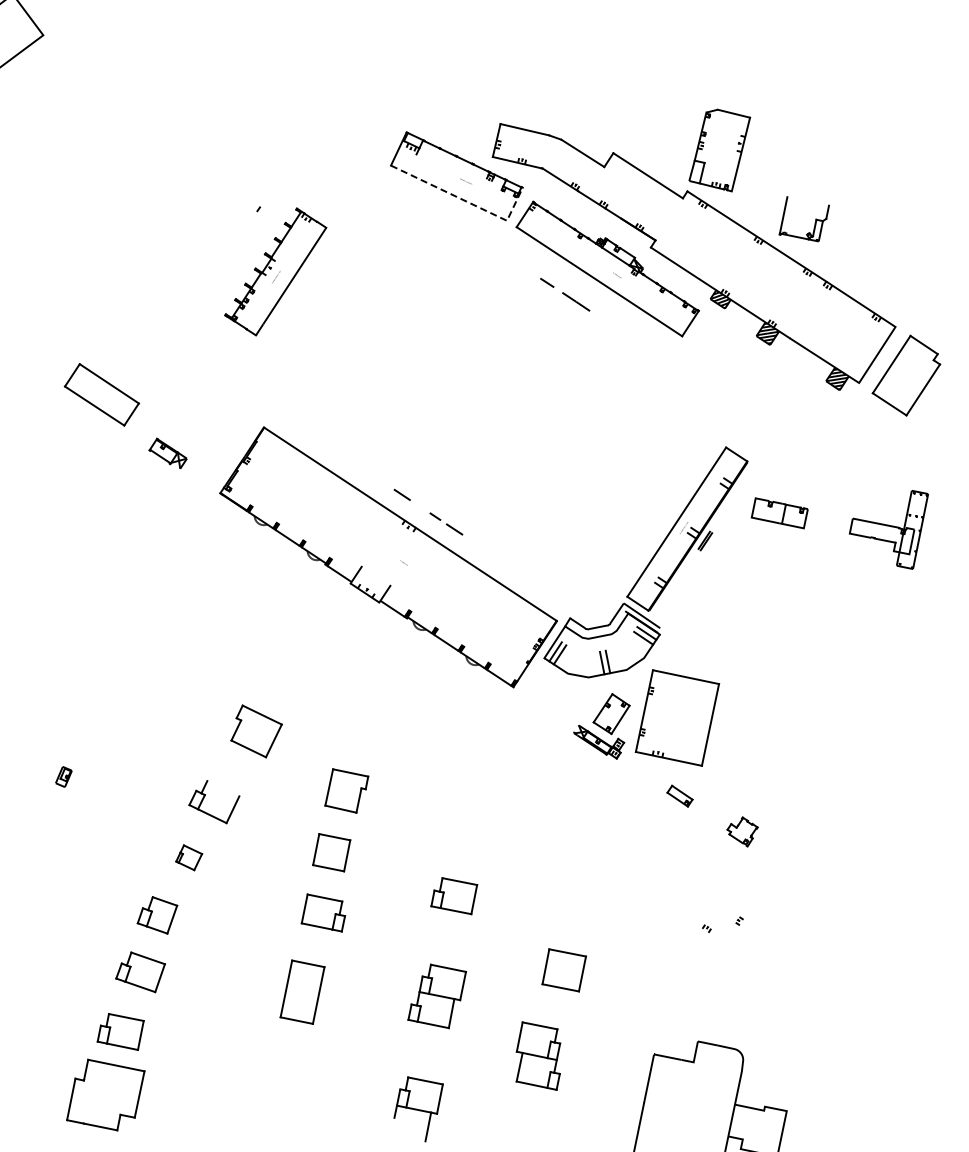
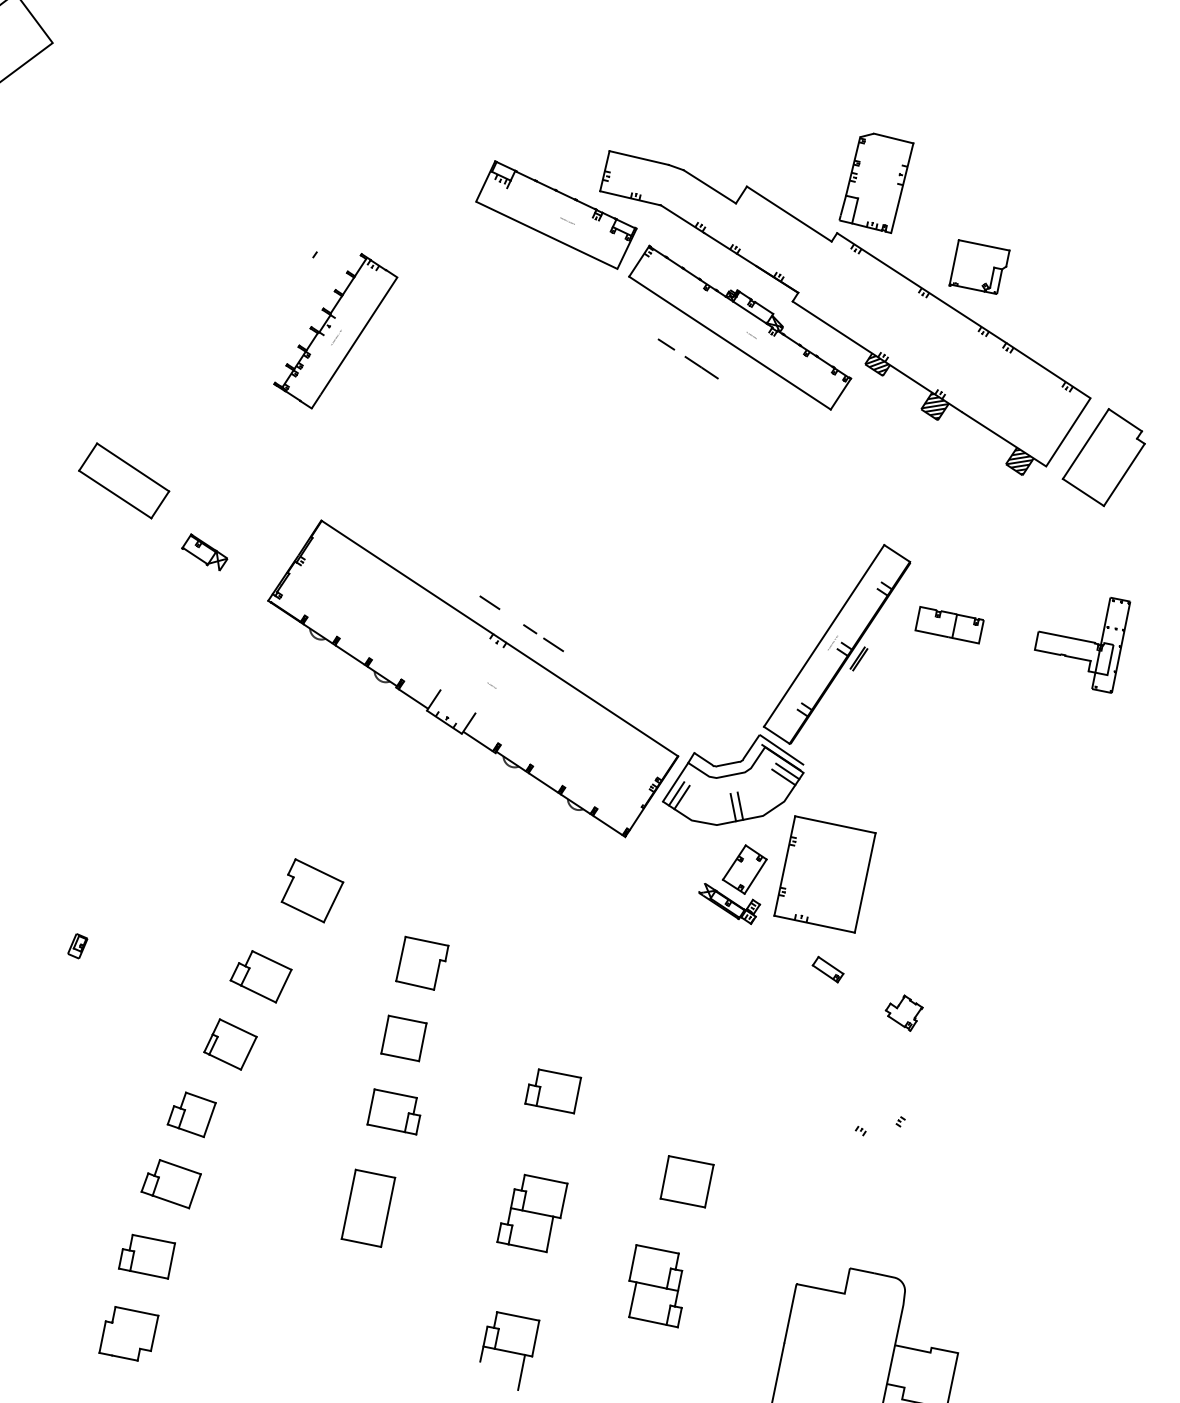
line: (466, 201) -> (568, 245), dashed -> solid
line: (808, 201) -> (984, 245), added
line: (223, 788) -> (272, 960), added
part: (188, 857) -> (229, 1044), size x1.67
part: (105, 1095) -> (128, 1334), size x0.62

